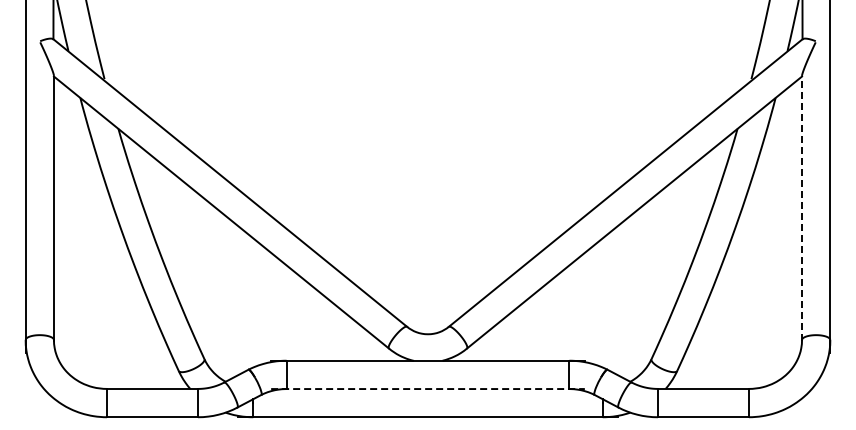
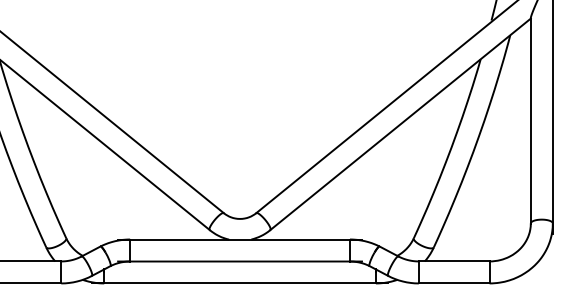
line: (802, 208) -> (531, 121), dashed -> solid
line: (427, 389) -> (239, 261), dashed -> solid

